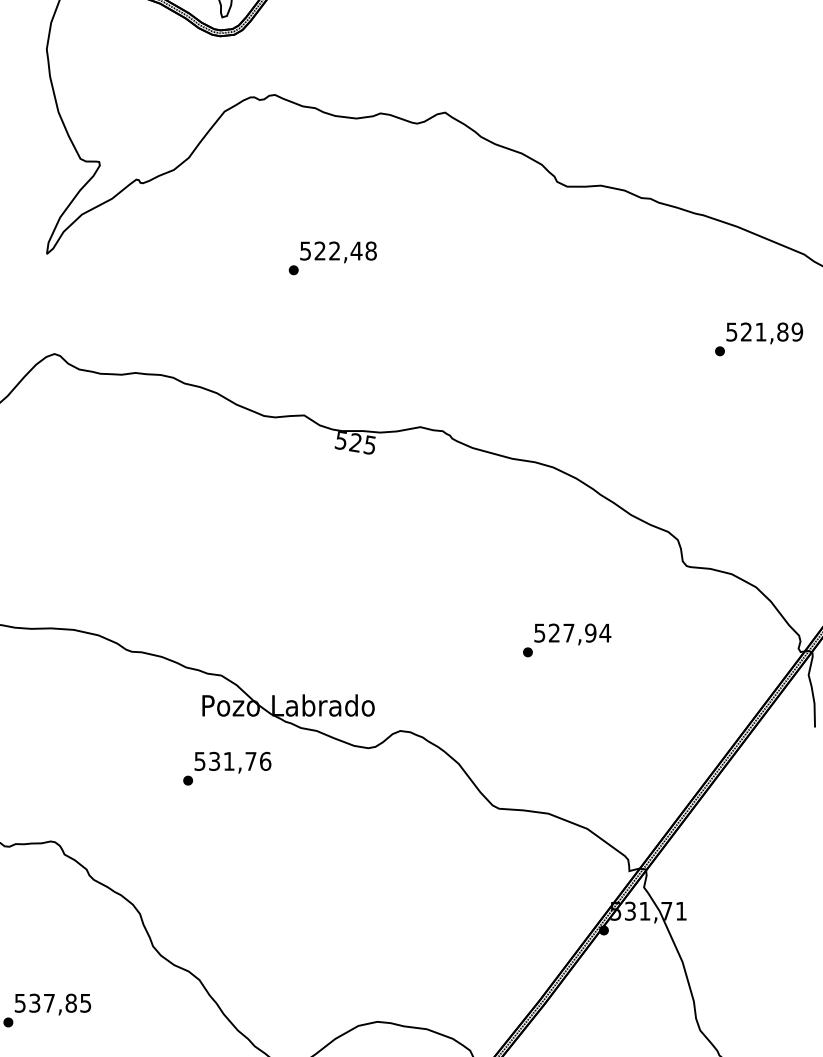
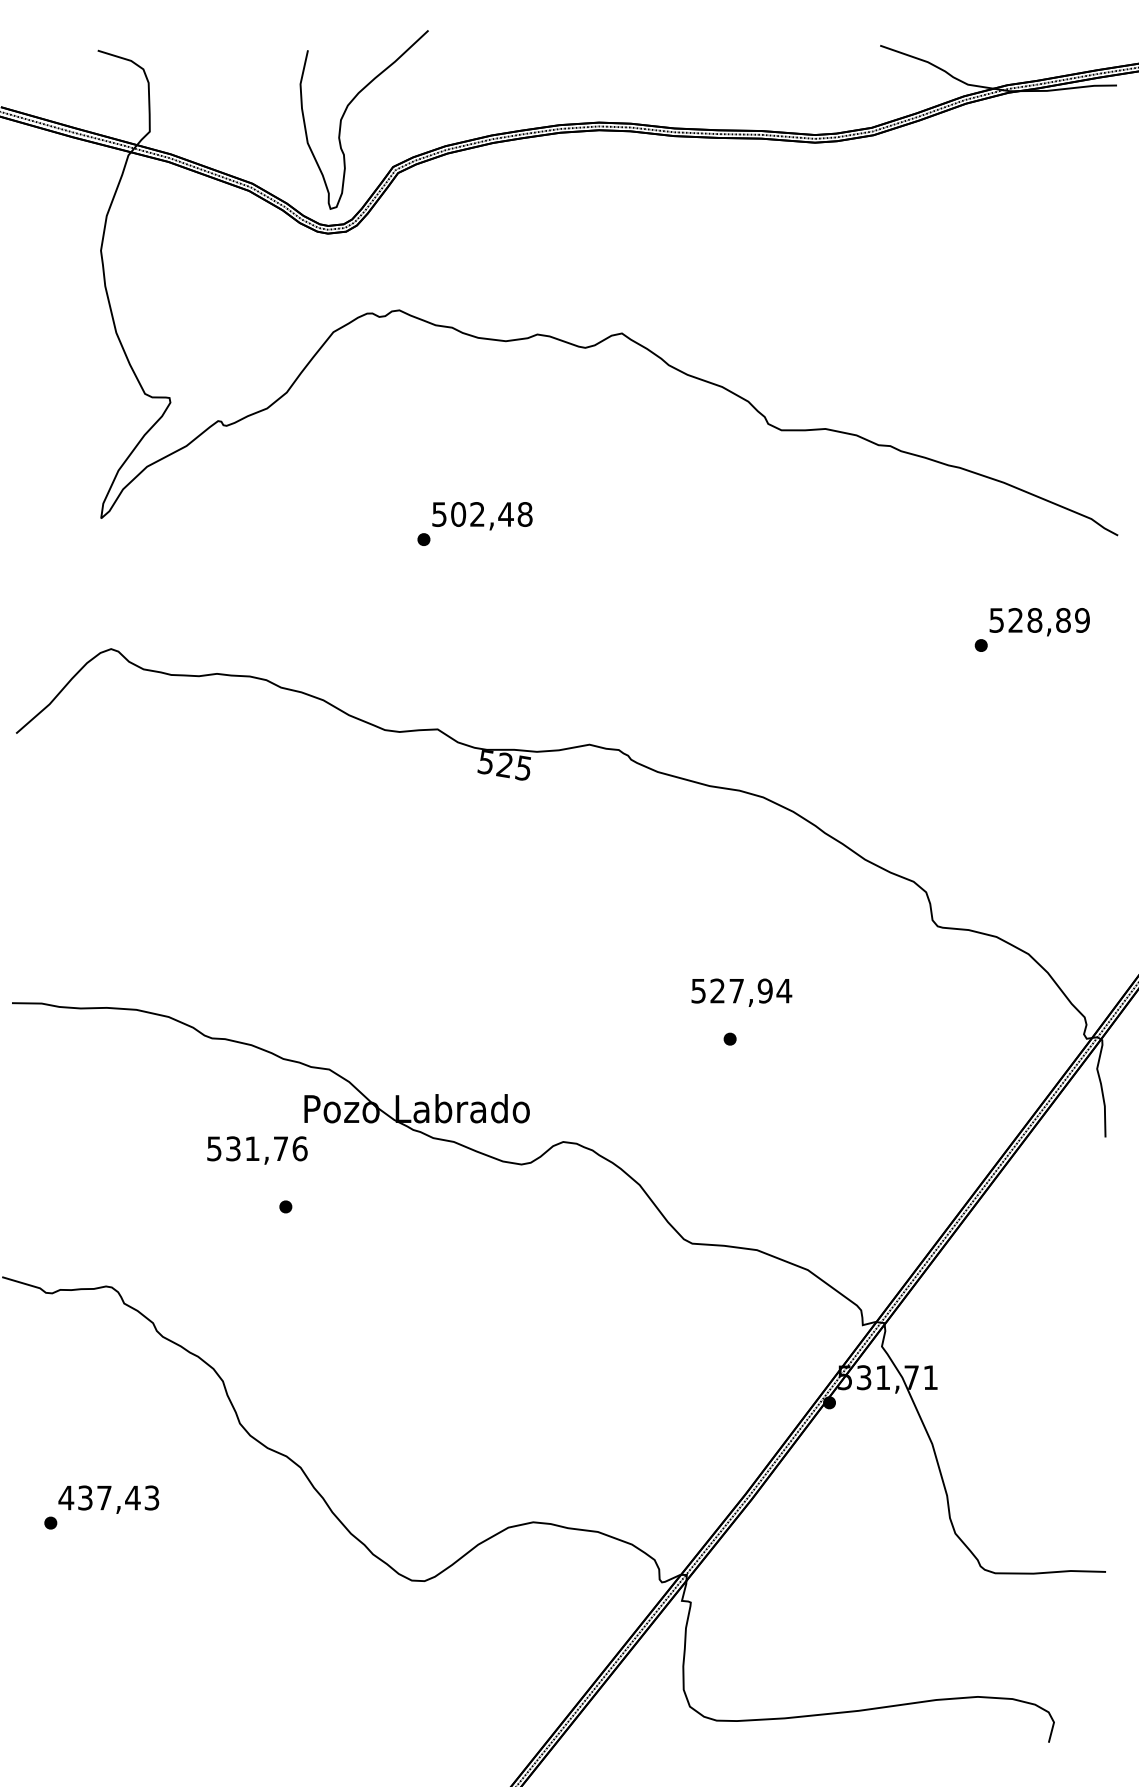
text: (320, 251) -> (458, 514), 522,48 -> 502,48
text: (760, 332) -> (1034, 620), 521,89 -> 528,89
text: (572, 634) -> (741, 992), moved
text: (233, 762) -> (257, 1150), moved
text: (52, 1002) -> (108, 1497), 537,85 -> 437,43

